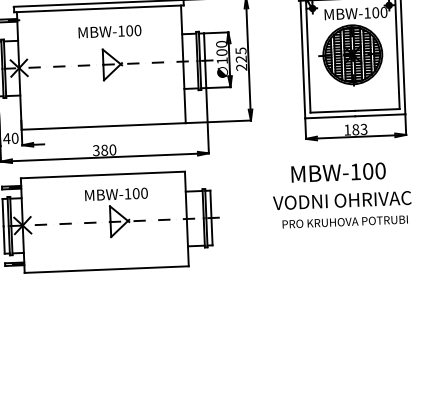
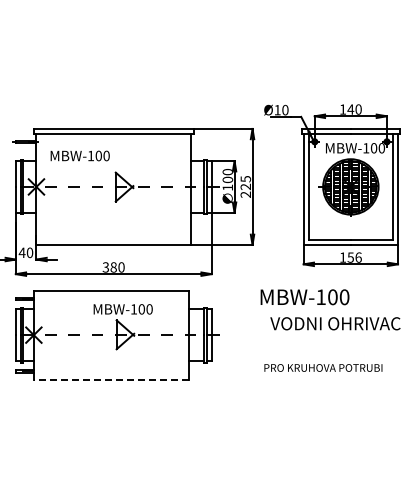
text: (109, 31) -> (79, 155), moved
text: (359, 129) -> (354, 257), 183 -> 156
text: (338, 172) -> (304, 297), moved
text: (345, 221) -> (323, 367), moved
line: (105, 269) -> (110, 379), solid -> dashed

